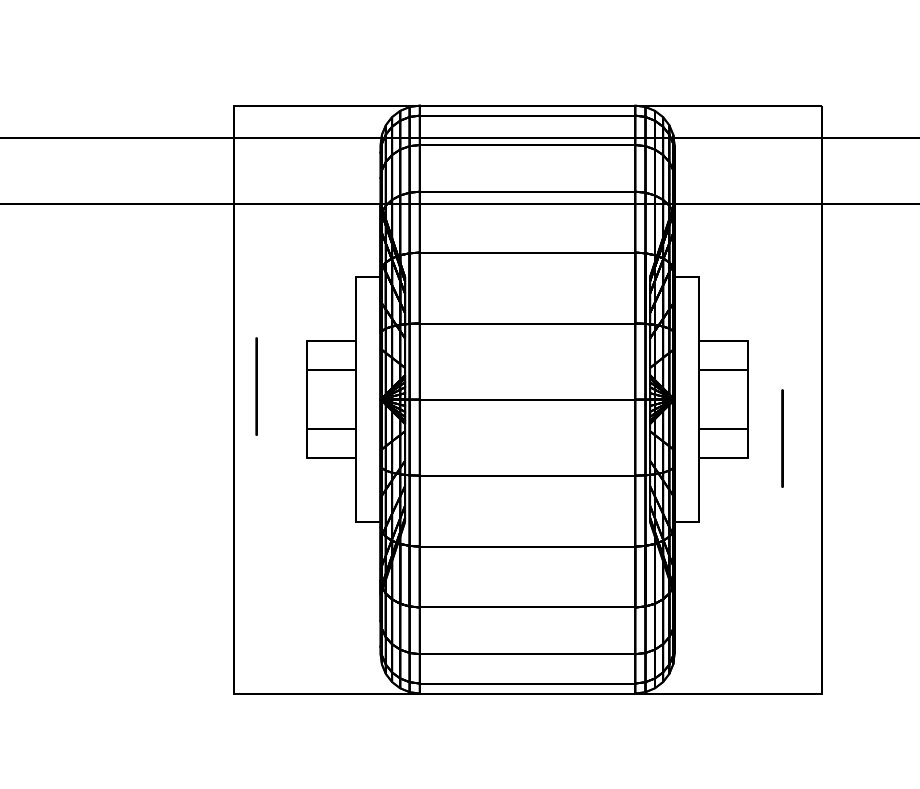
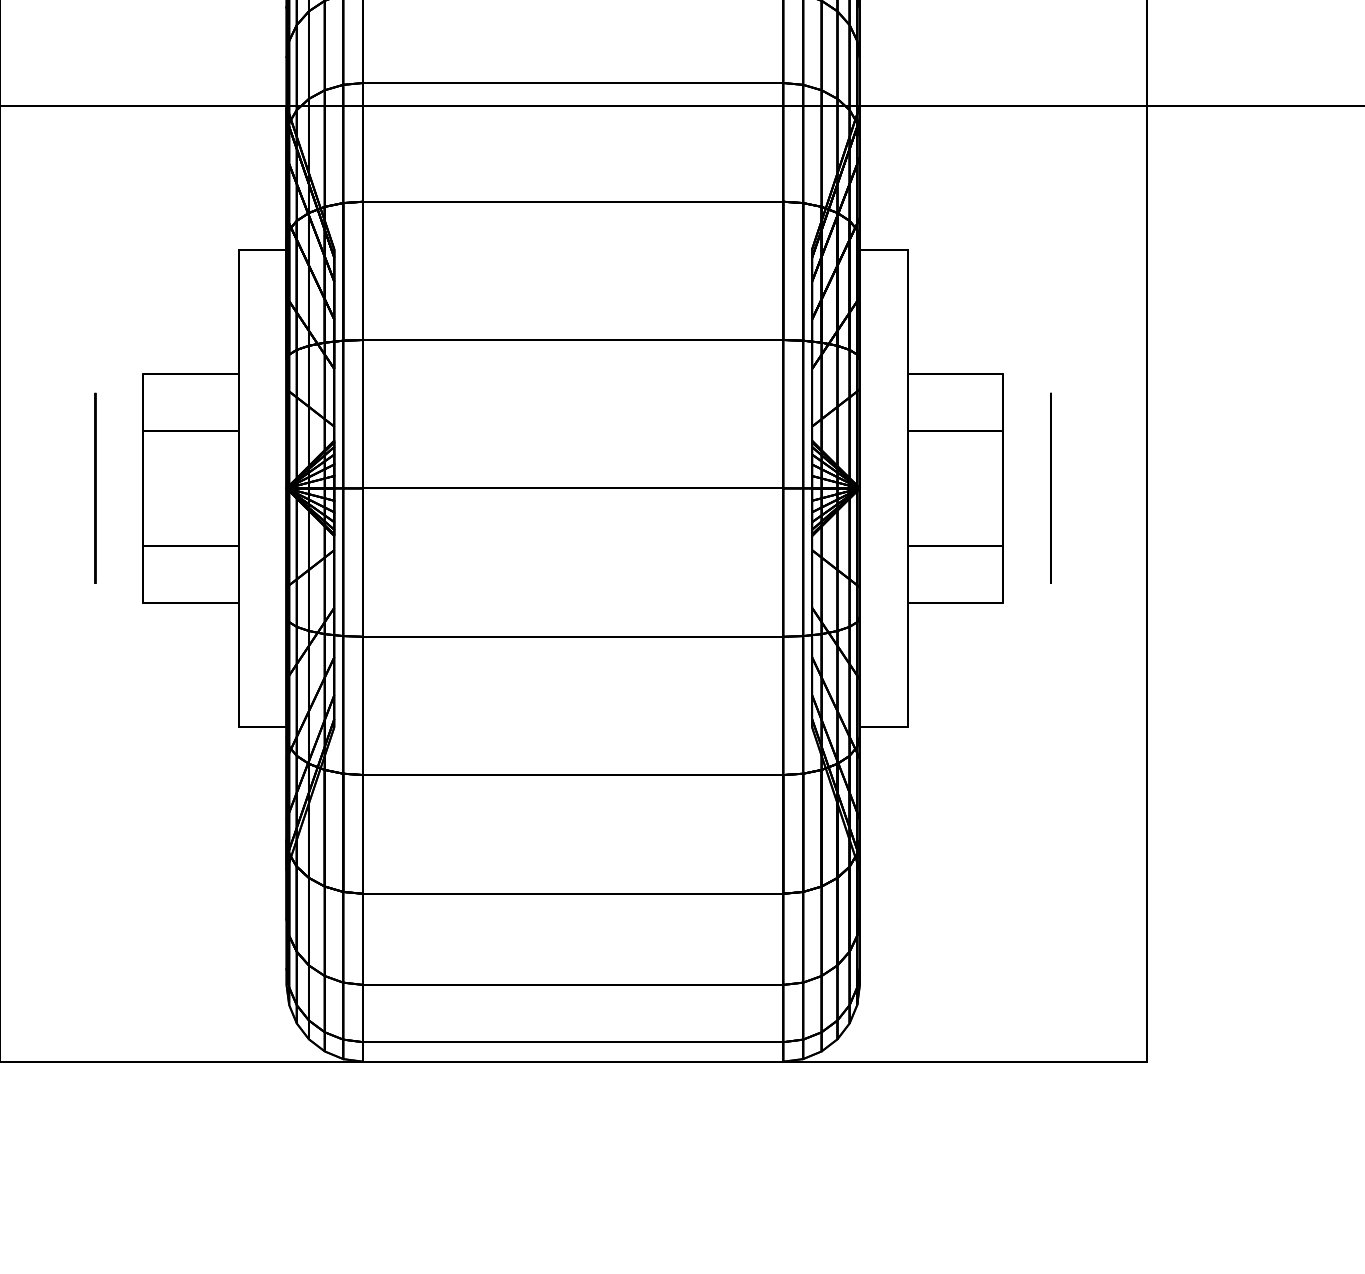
circle: (256, 386) -> (95, 488), moved
circle: (782, 438) -> (1050, 488), moved

